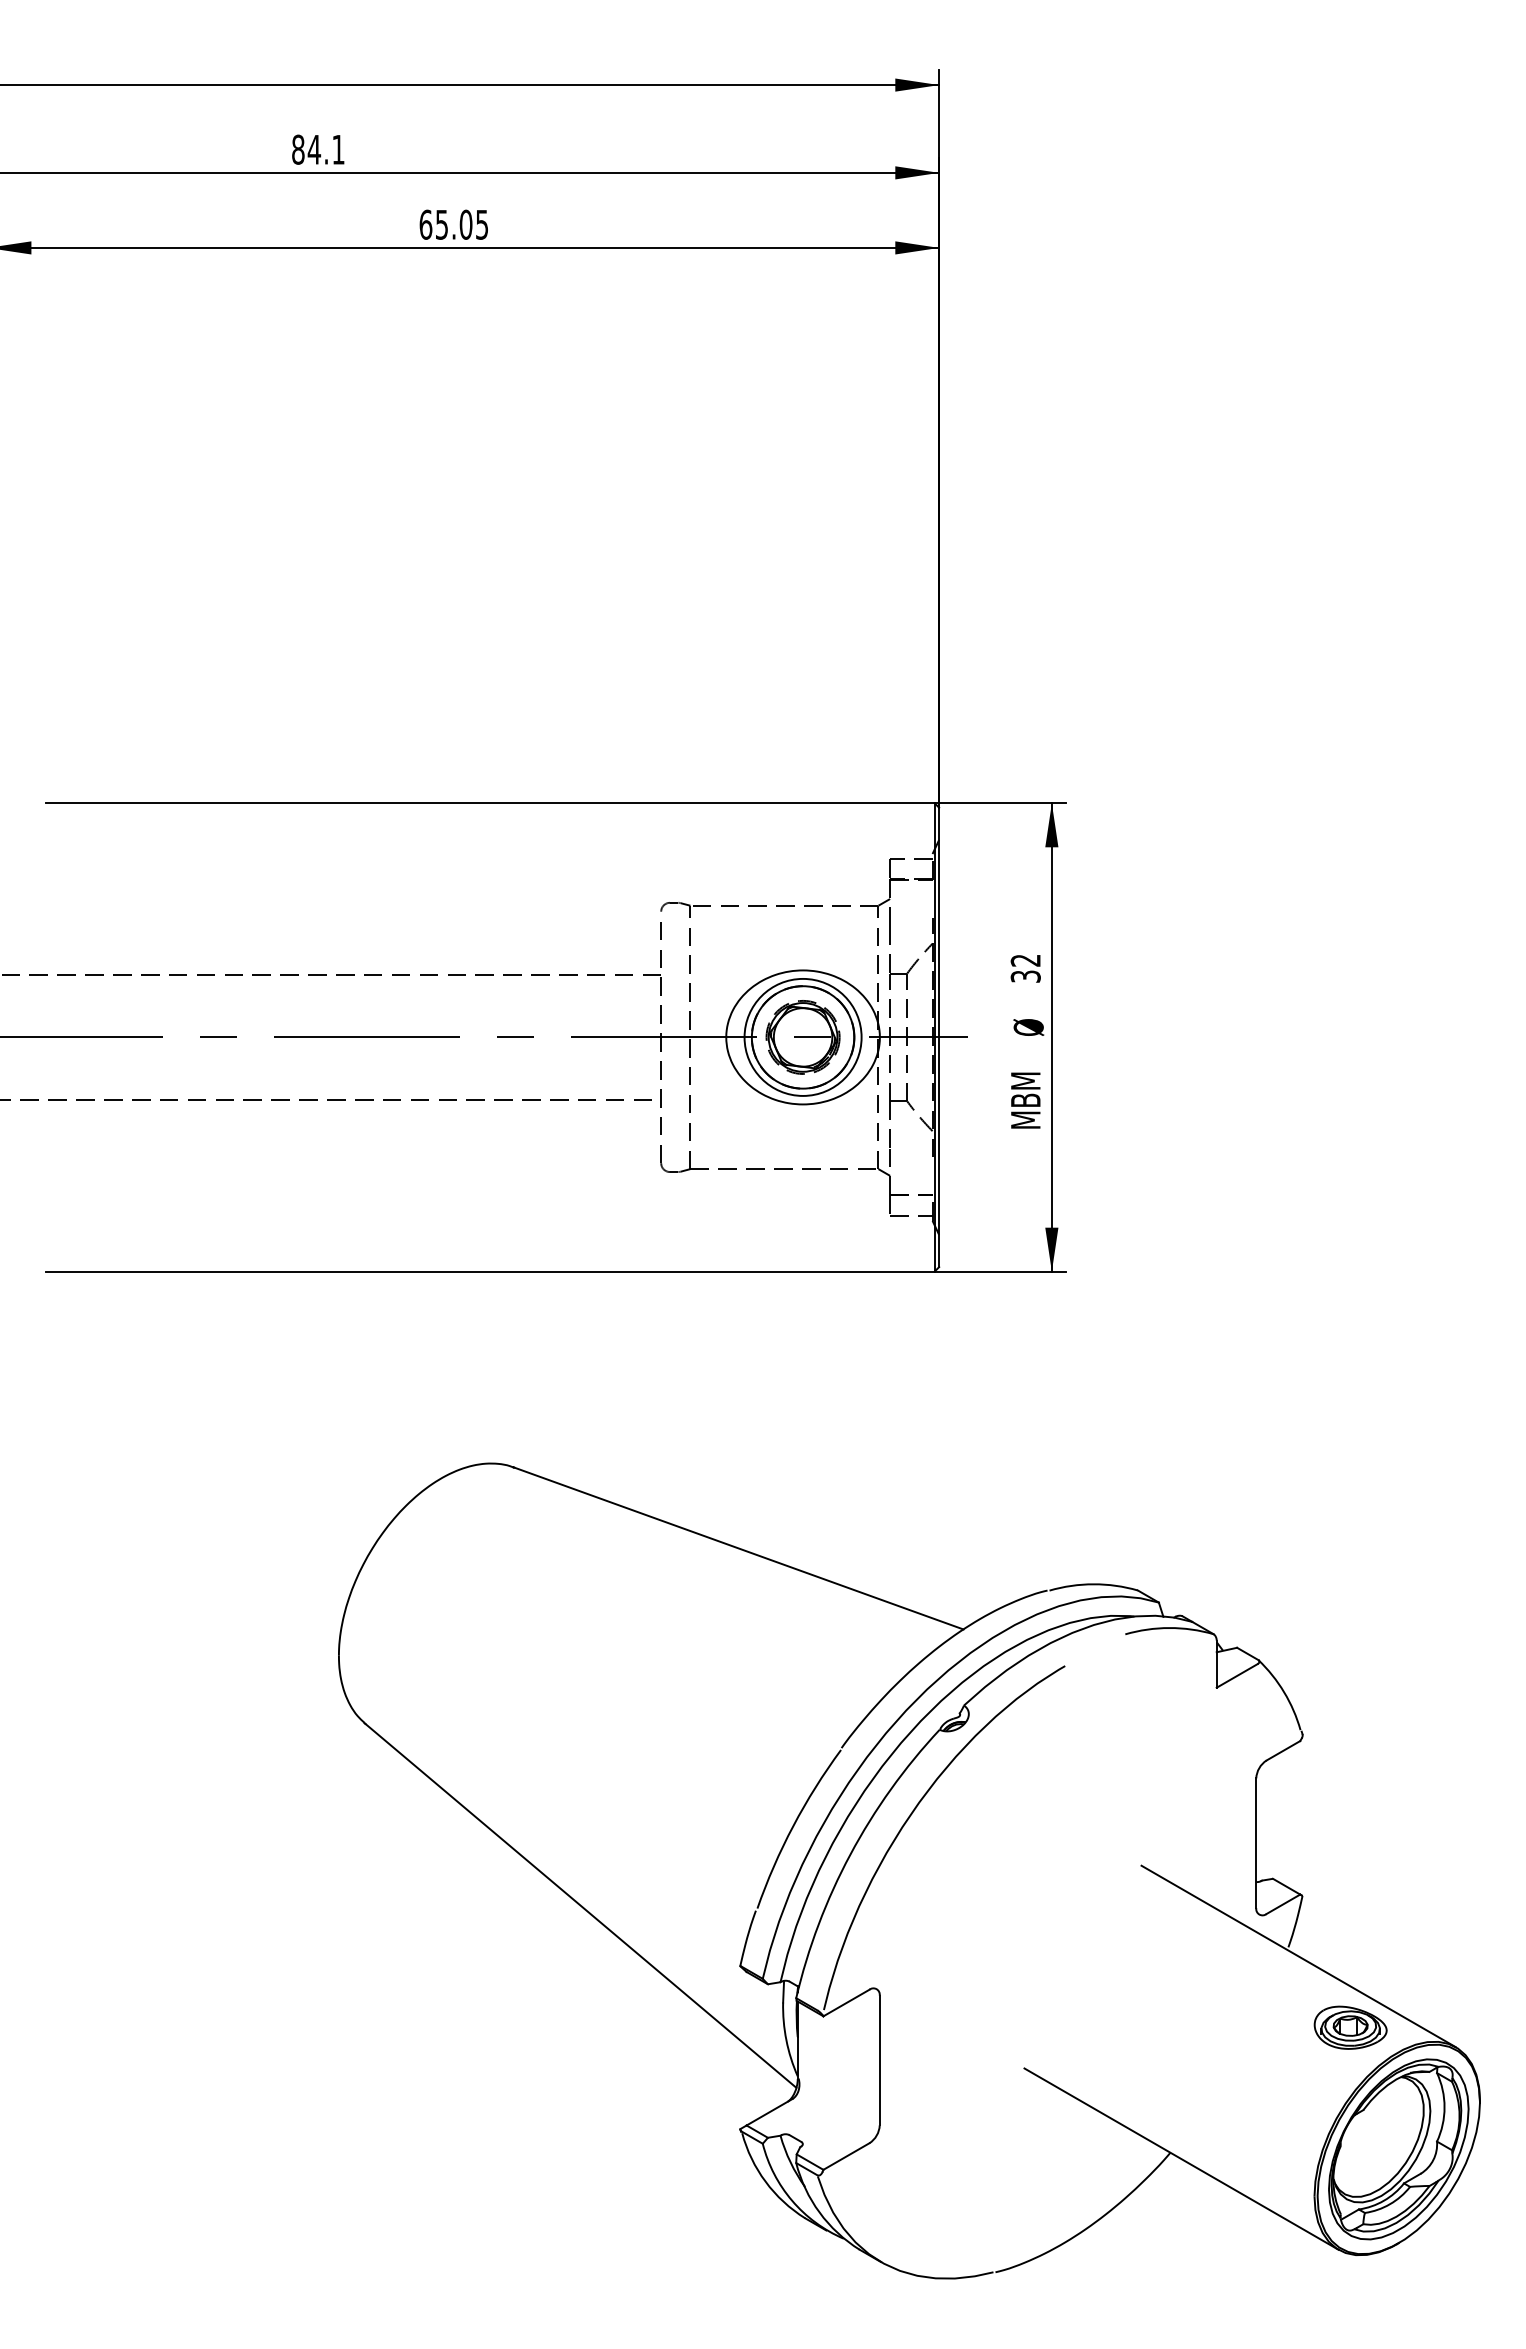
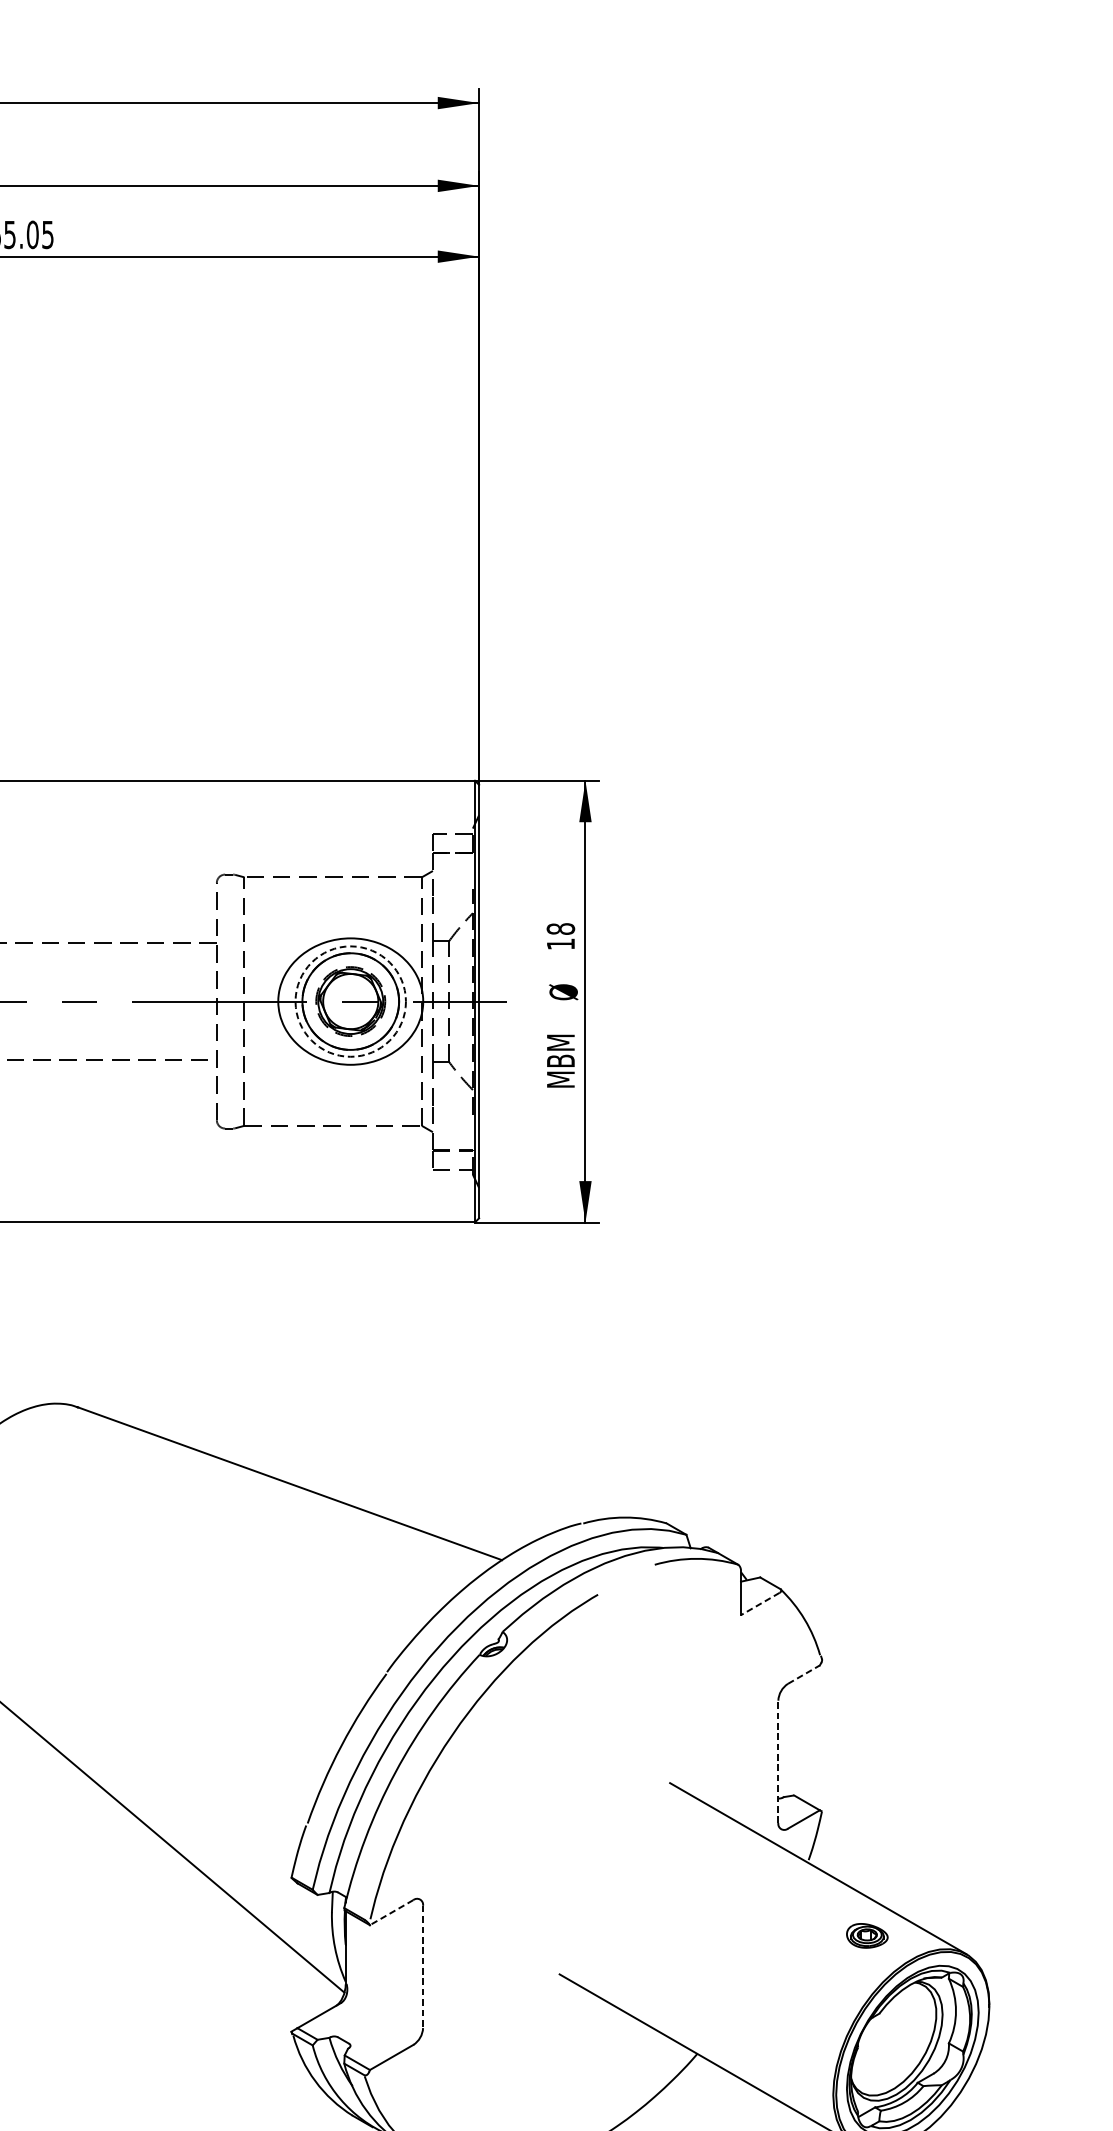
text: (1025, 968) -> (560, 936), 32 -> 18
circle: (802, 1036) -> (350, 1000), solid -> dashed
line: (1237, 1675) -> (760, 1603), solid -> dashed
line: (1283, 1750) -> (804, 1674), solid -> dashed
line: (1256, 1843) -> (778, 1762), solid -> dashed
line: (846, 2003) -> (391, 1913), solid -> dashed
part: (1350, 2027) -> (867, 1935), size x0.6
line: (879, 2060) -> (422, 1966), solid -> dashed

